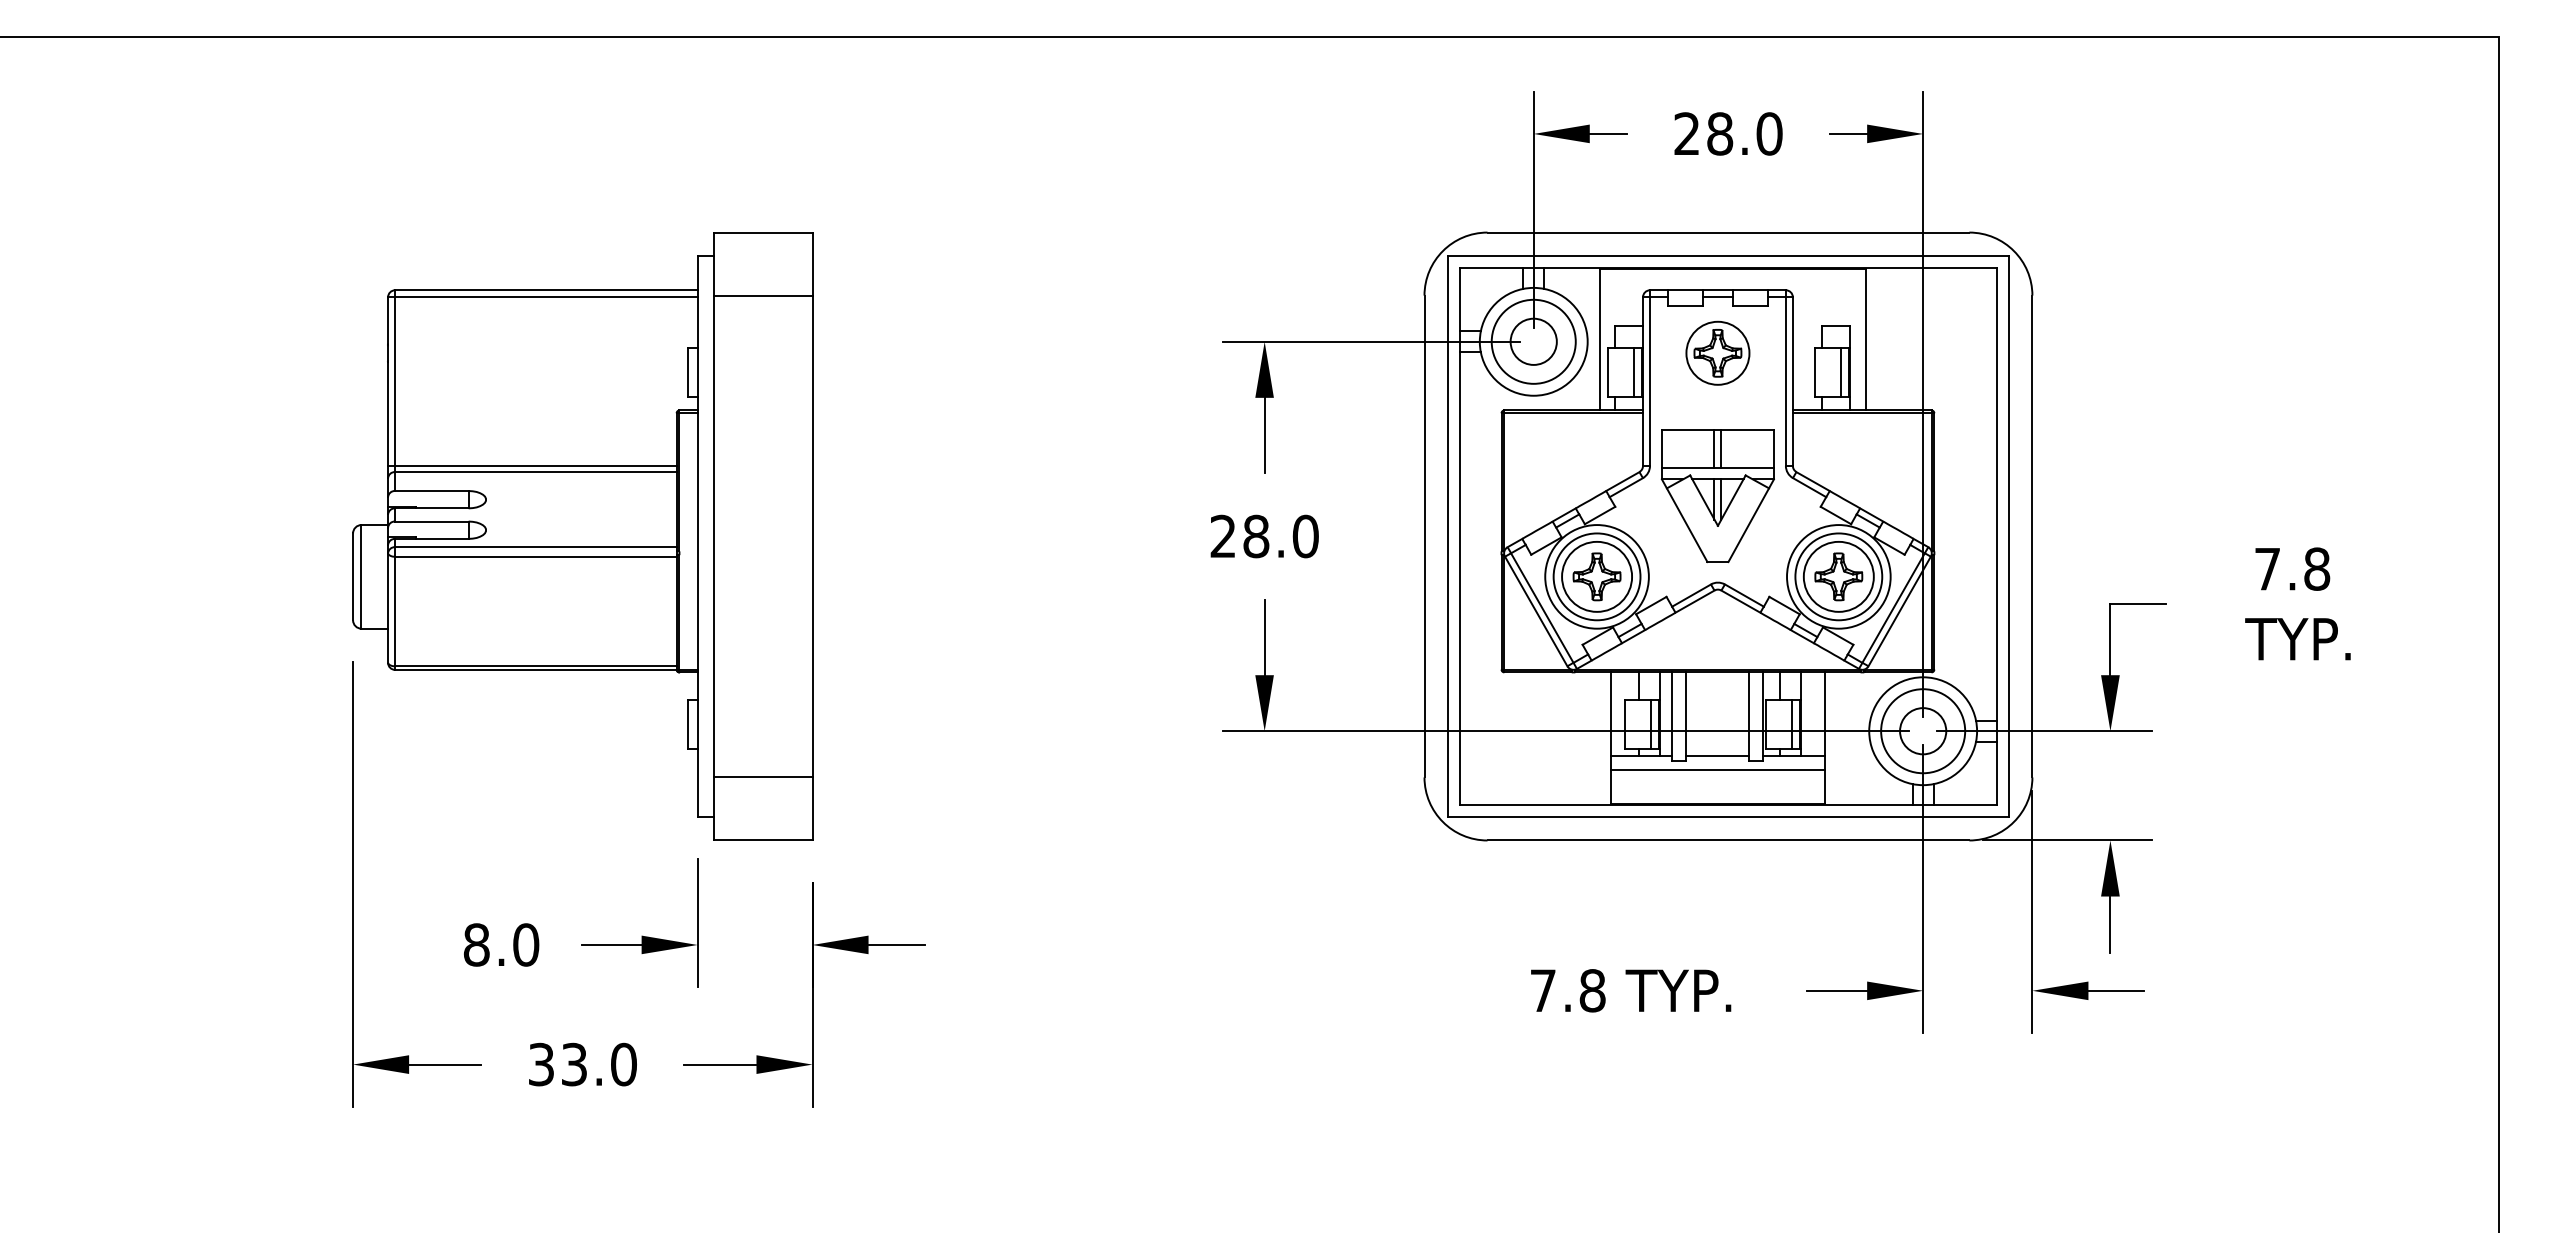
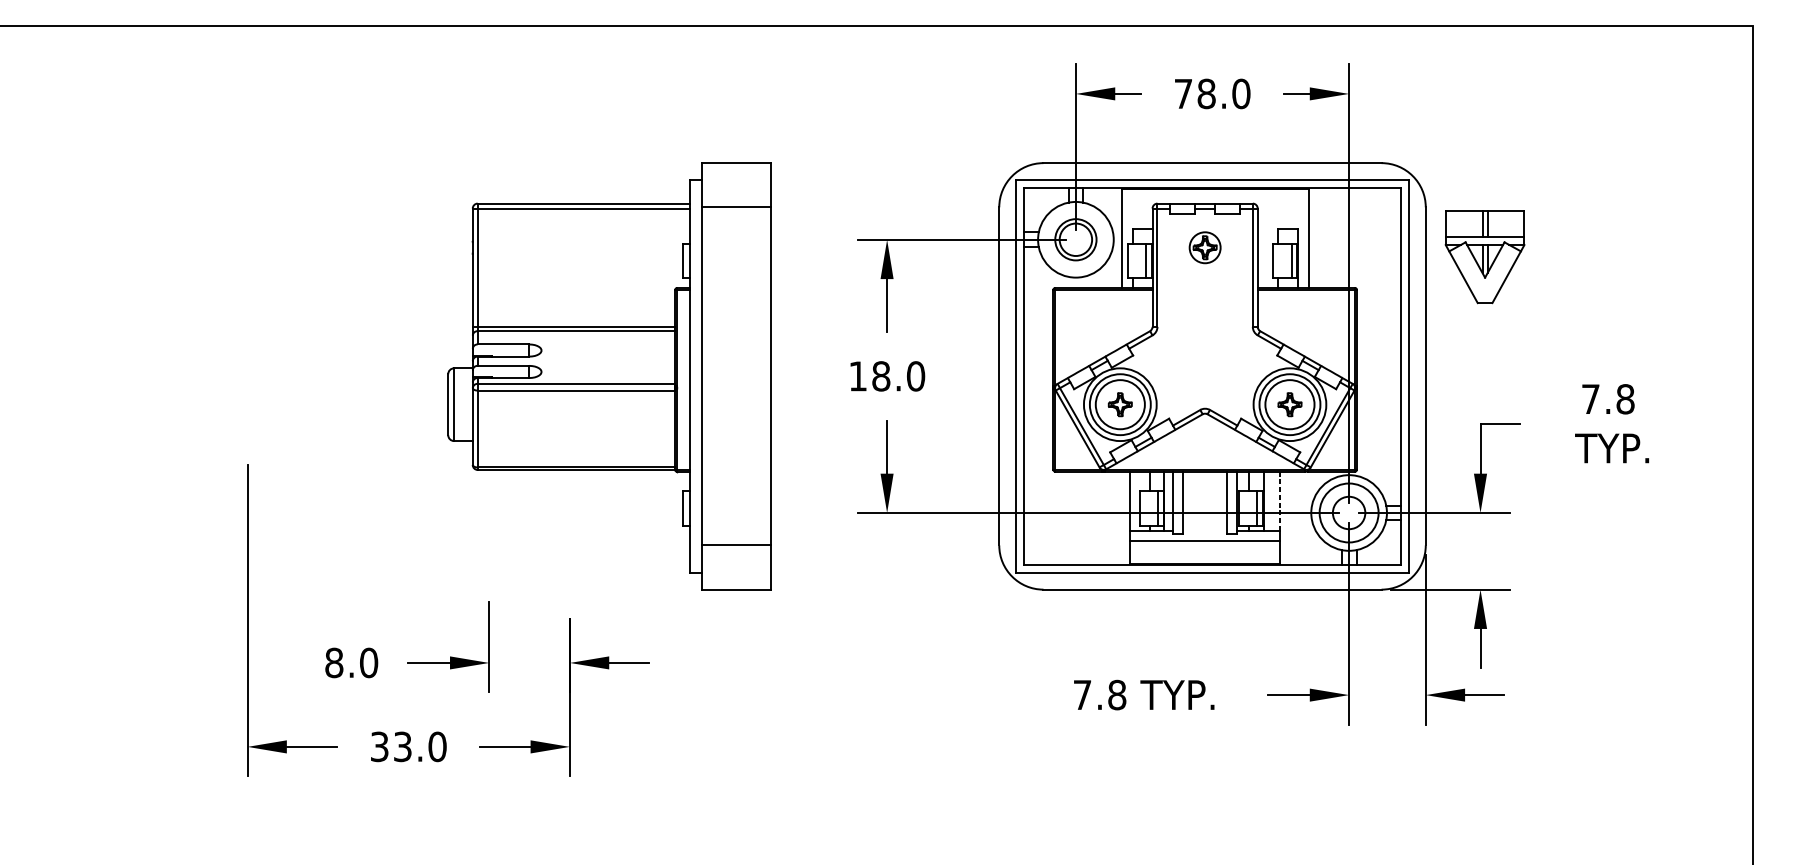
text: (1686, 133) -> (1183, 93), 28.0 -> 78.0
circle: (1533, 341) -> (1075, 239), size x0.7
part: (1717, 352) -> (1204, 247), size x0.7
part: (1717, 496) -> (1484, 257), moved
text: (1222, 535) -> (857, 375), 28.0 -> 18.0
part: (582, 536) -> (609, 376), moved
part: (1596, 576) -> (1119, 404), size x0.7
part: (1838, 576) -> (1289, 404), size x0.7
line: (1825, 713) -> (1280, 500), solid -> dashed
line: (1717, 756) -> (1204, 530), removed

